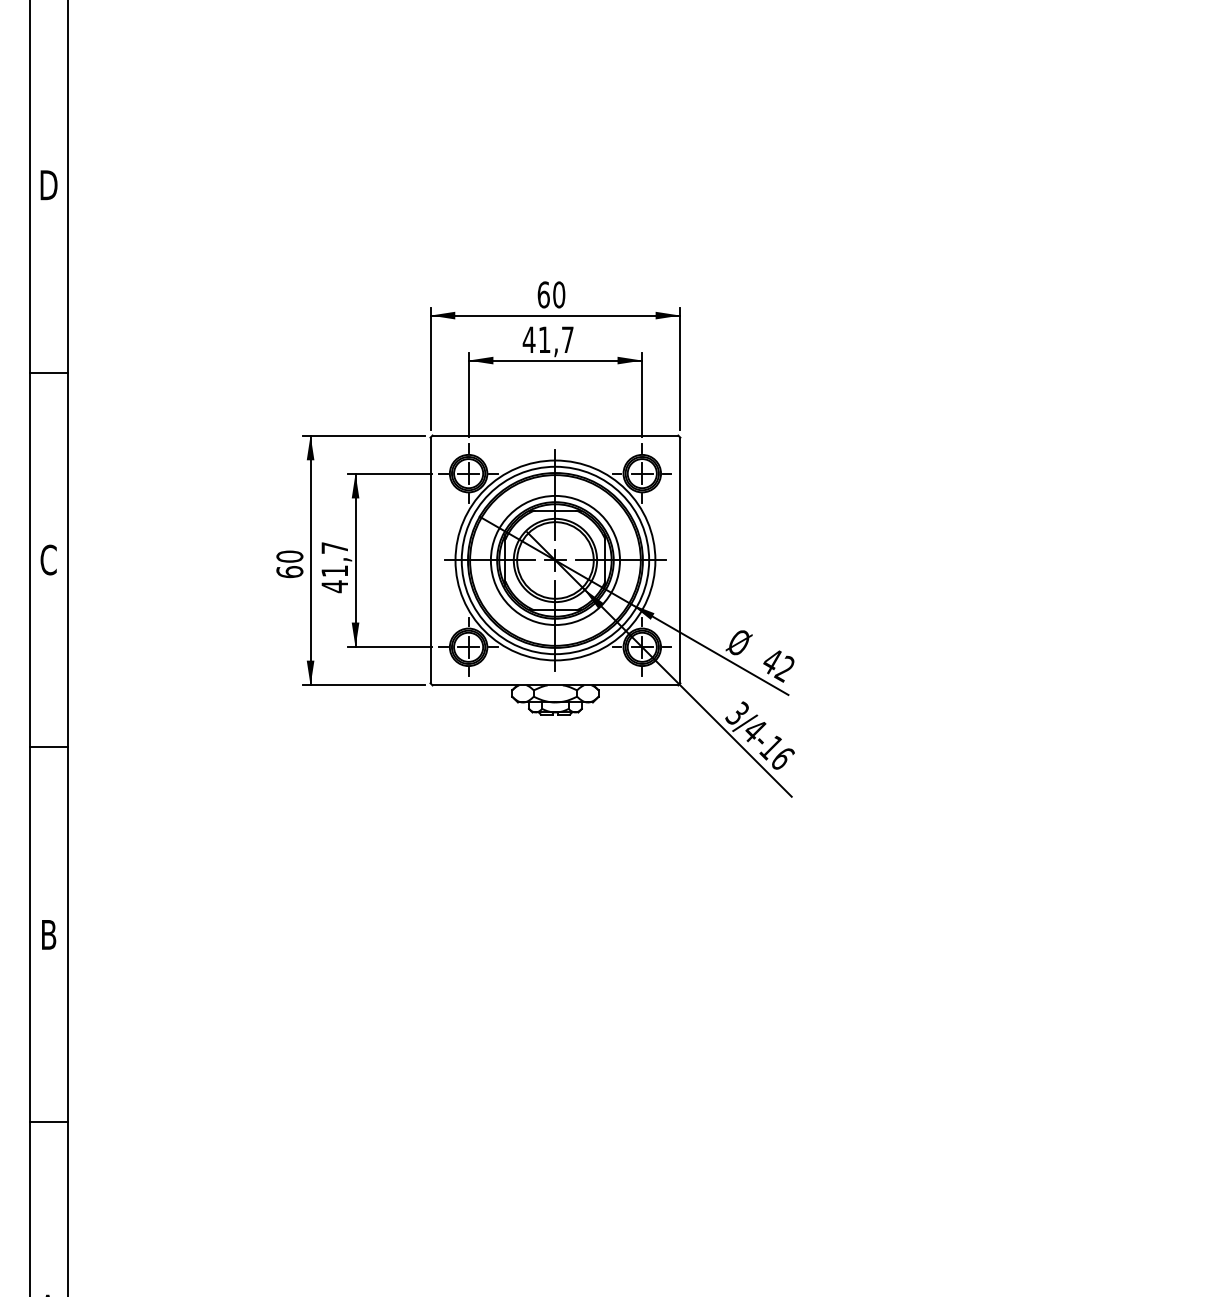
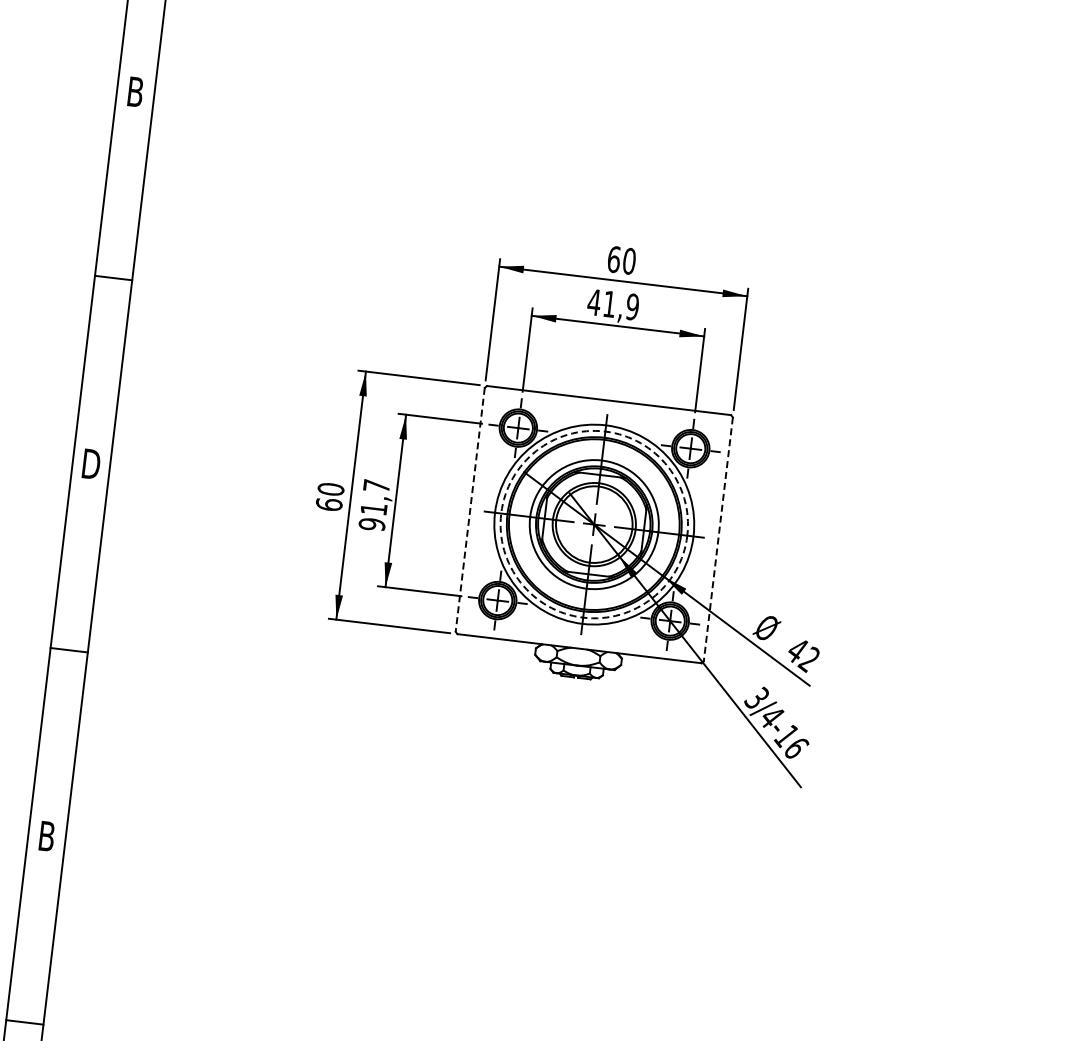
text: (48, 185) -> (135, 92), D -> B
text: (567, 339) -> (632, 306), 41,7 -> 41,9
text: (48, 559) -> (91, 463), C -> D
line: (430, 560) -> (470, 509), solid -> dashed
circle: (555, 560) -> (594, 524), solid -> dashed
line: (680, 560) -> (718, 539), solid -> dashed
text: (334, 586) -> (371, 524), 41,7 -> 91,7

